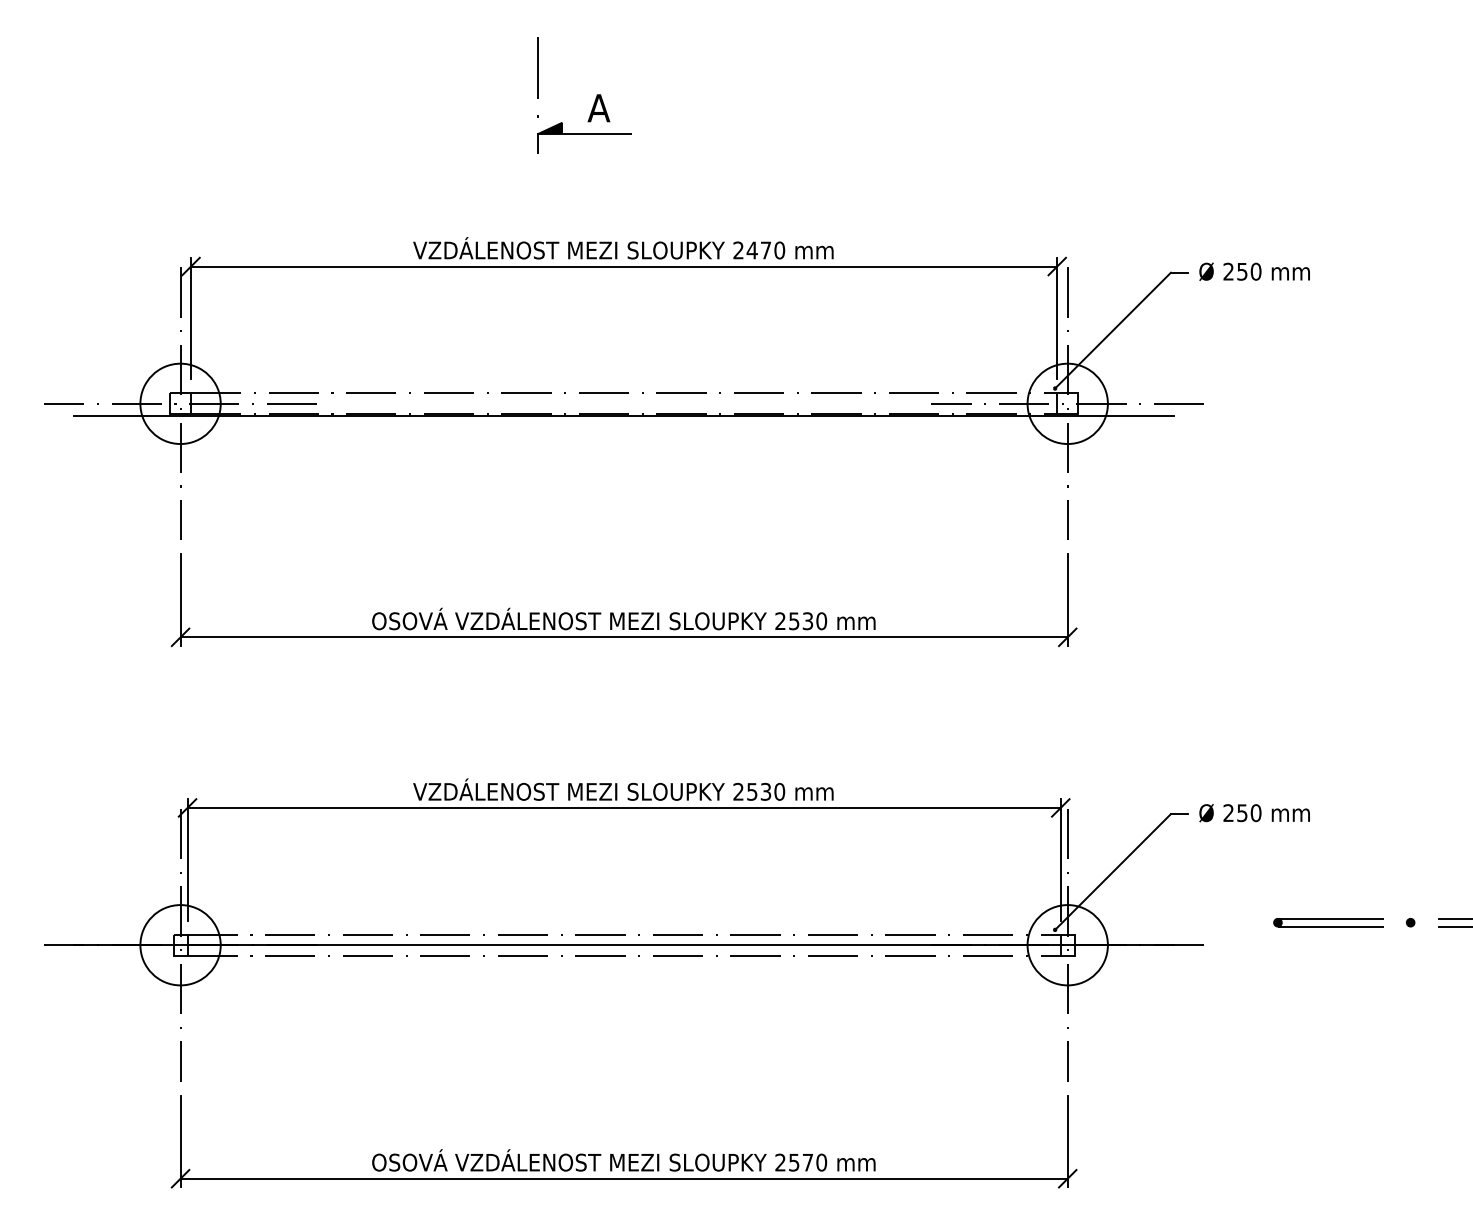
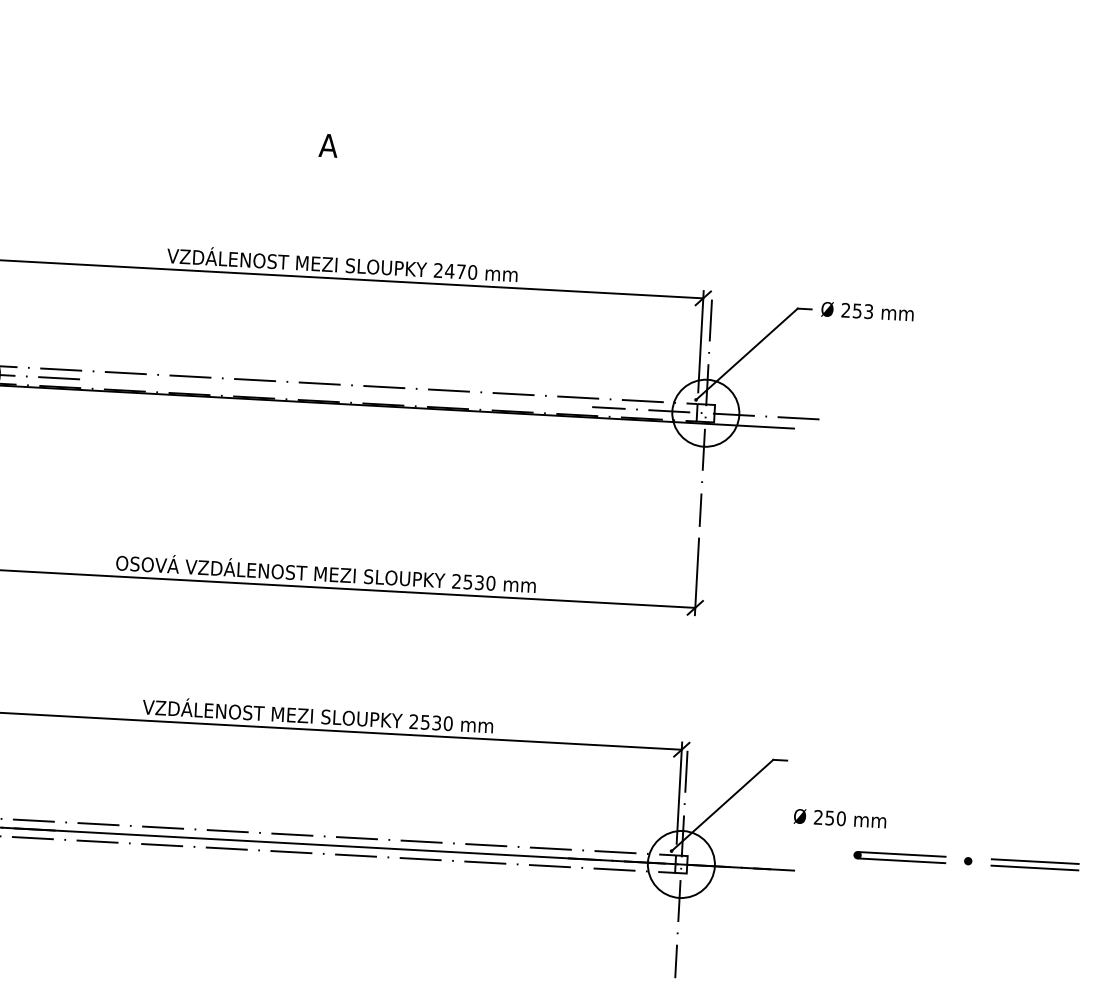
part: (562, 122) -> (297, 155), removed
text: (1255, 271) -> (868, 311), 250 -> 253
text: (1254, 813) -> (839, 818), moved

